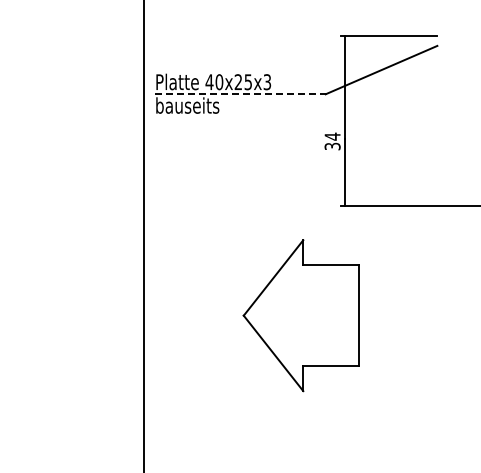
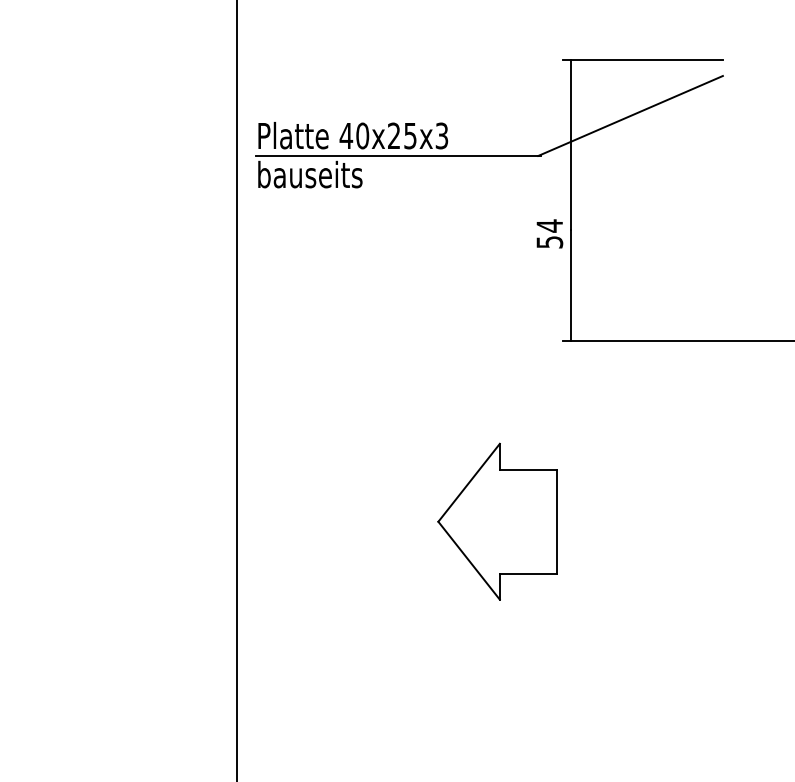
line: (241, 94) -> (399, 156), dashed -> solid
text: (331, 145) -> (547, 240), 34 -> 54
part: (300, 315) -> (496, 521), size x0.62

